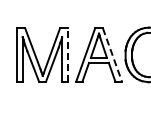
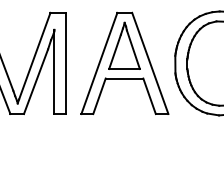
line: (68, 54) -> (66, 62), dashed -> solid
line: (112, 55) -> (150, 64), dashed -> solid

